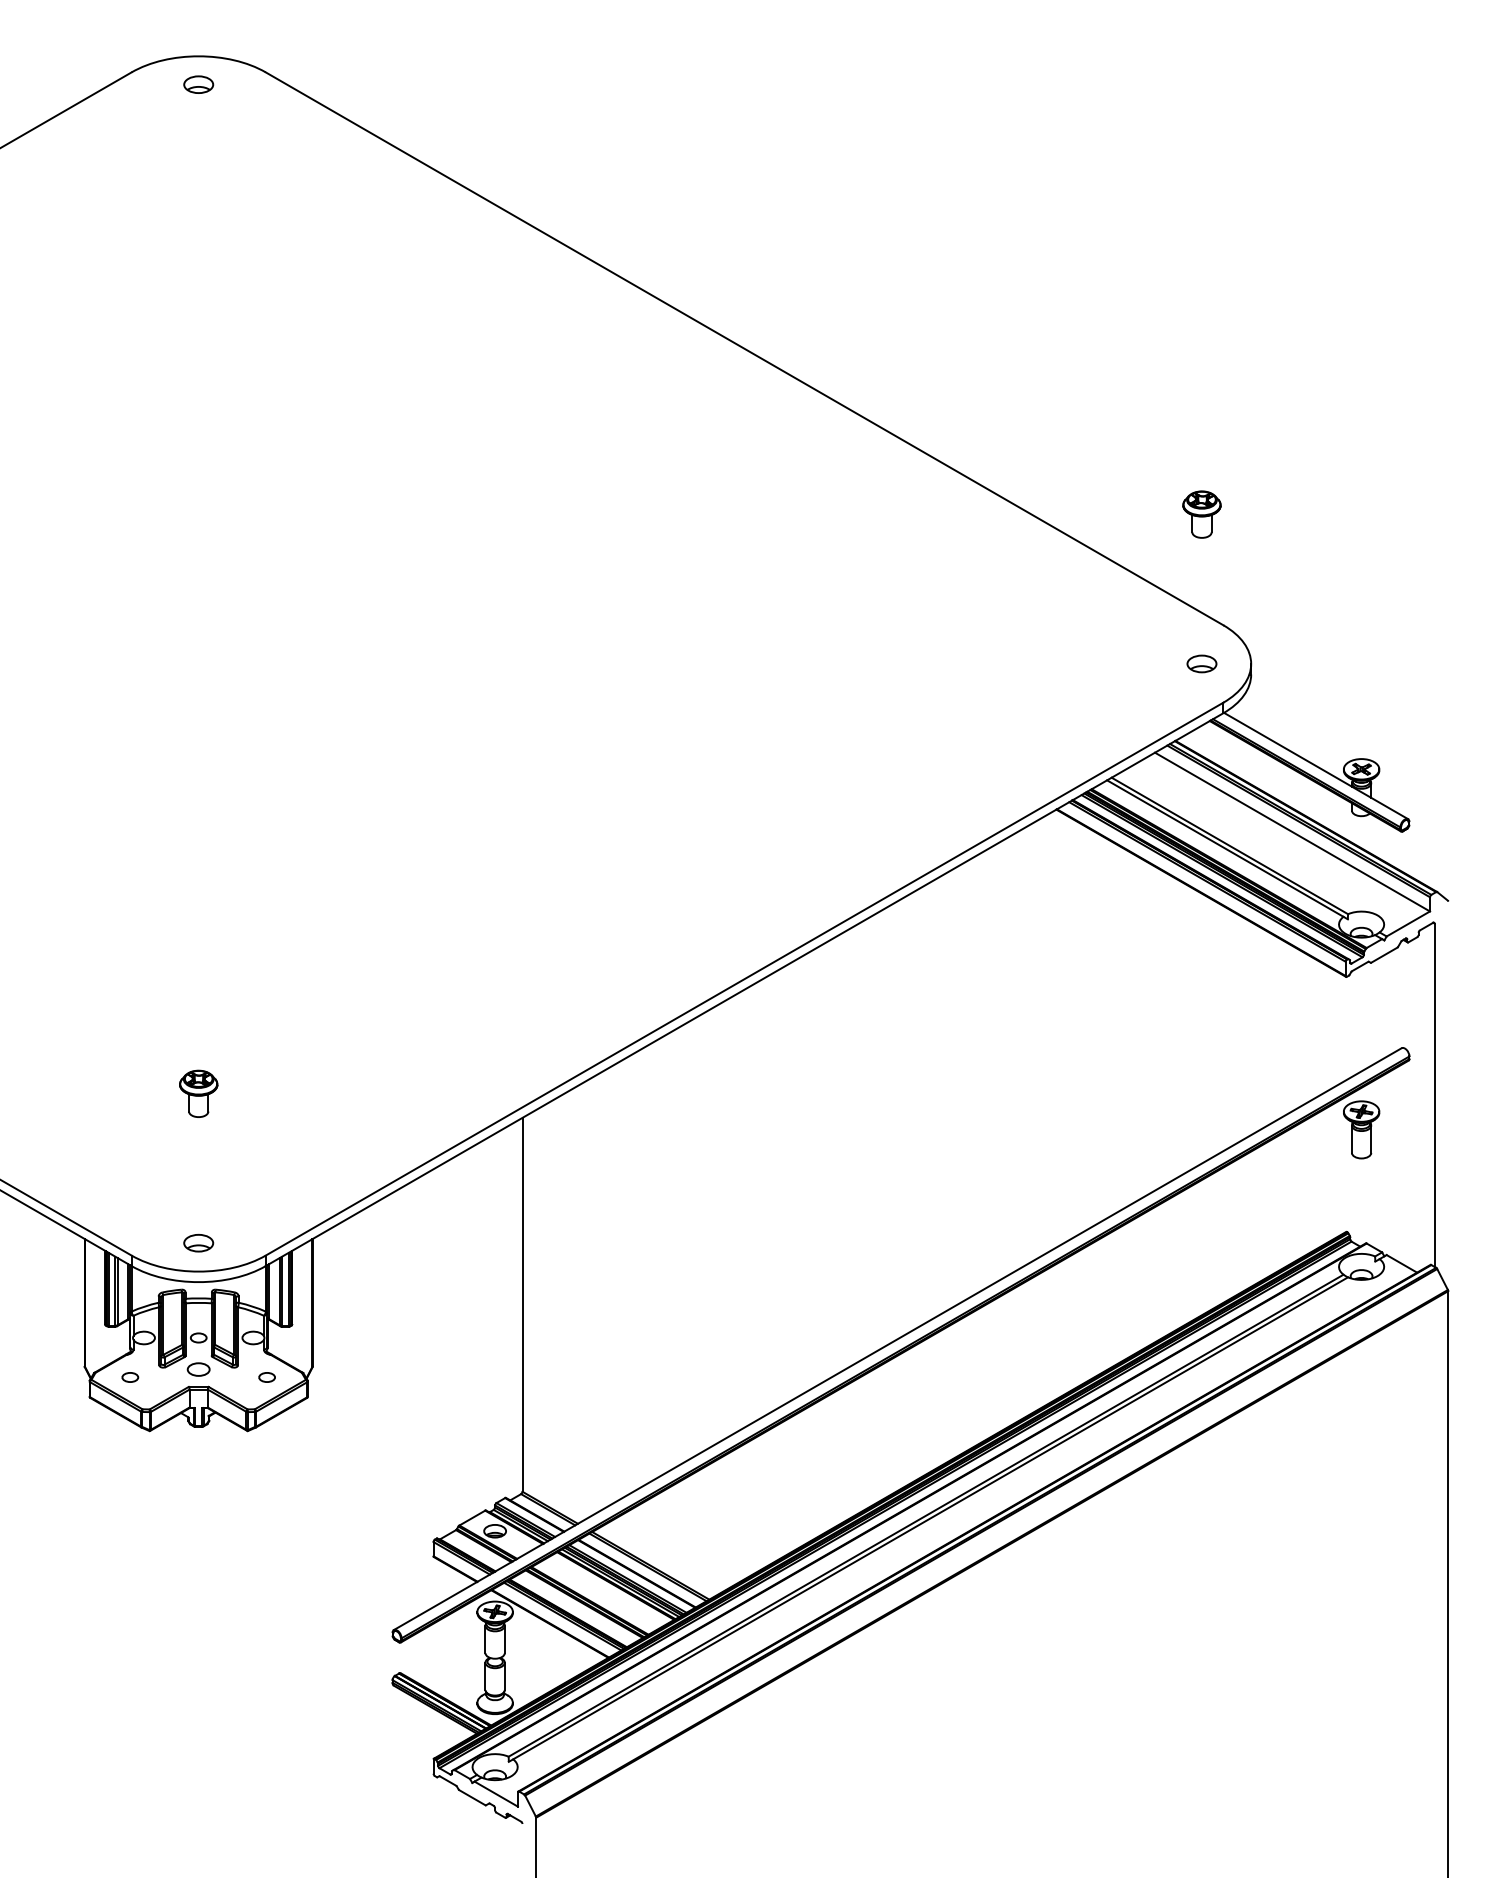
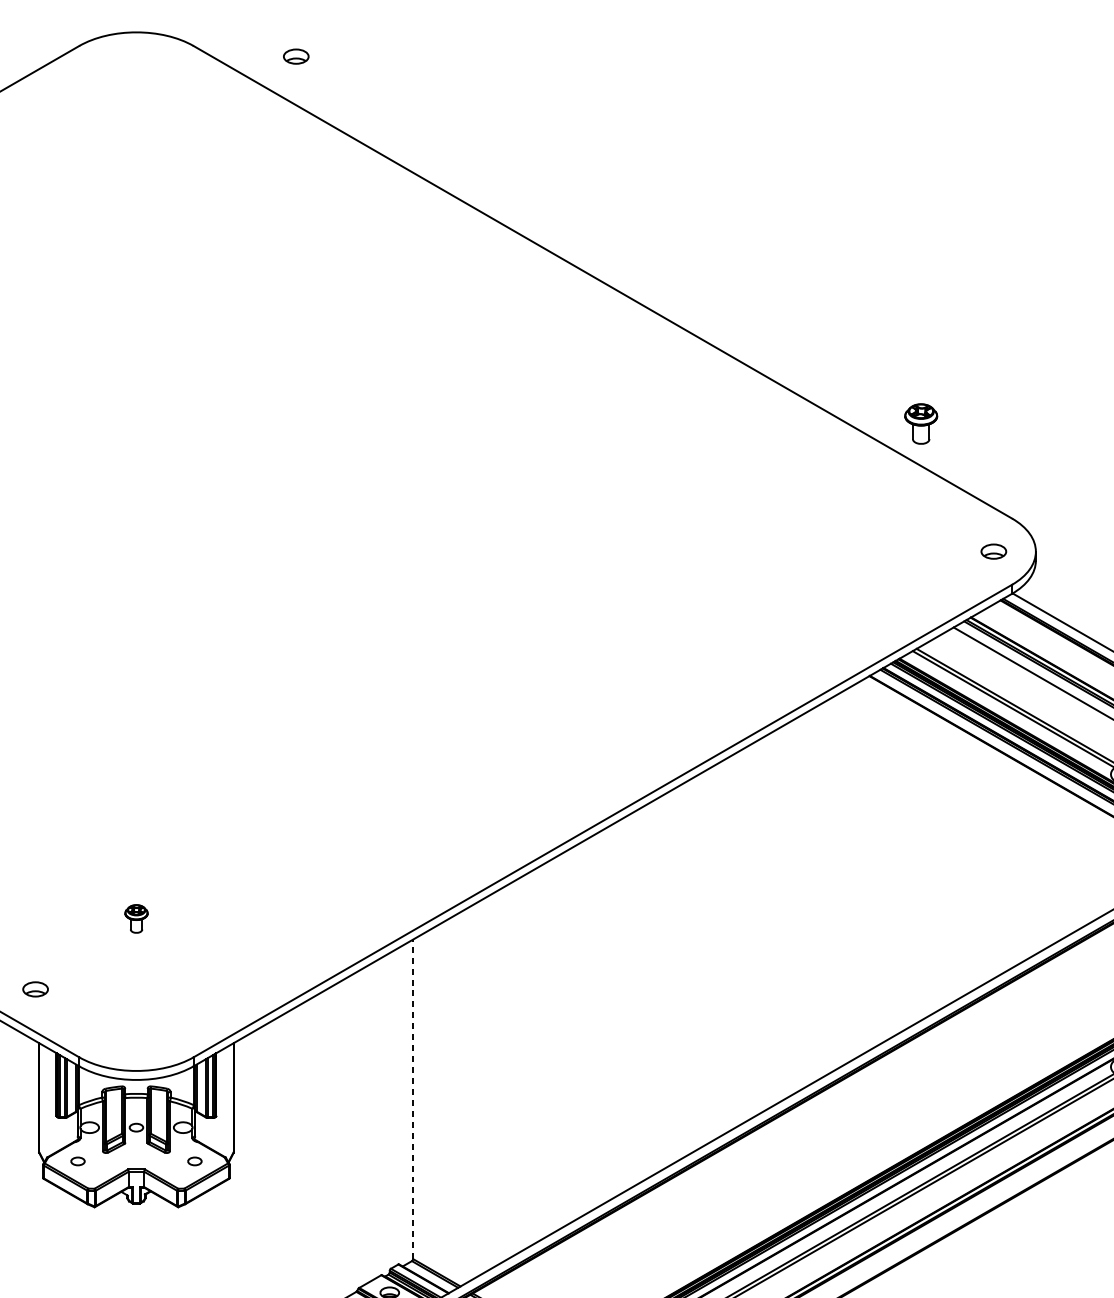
part: (198, 84) -> (296, 56), moved
part: (1201, 514) -> (920, 423), moved
part: (198, 1093) -> (136, 918), size x0.7
part: (198, 1243) -> (35, 989), moved
line: (522, 1304) -> (413, 1099), solid -> dashed
part: (198, 1369) -> (136, 1154), removed

